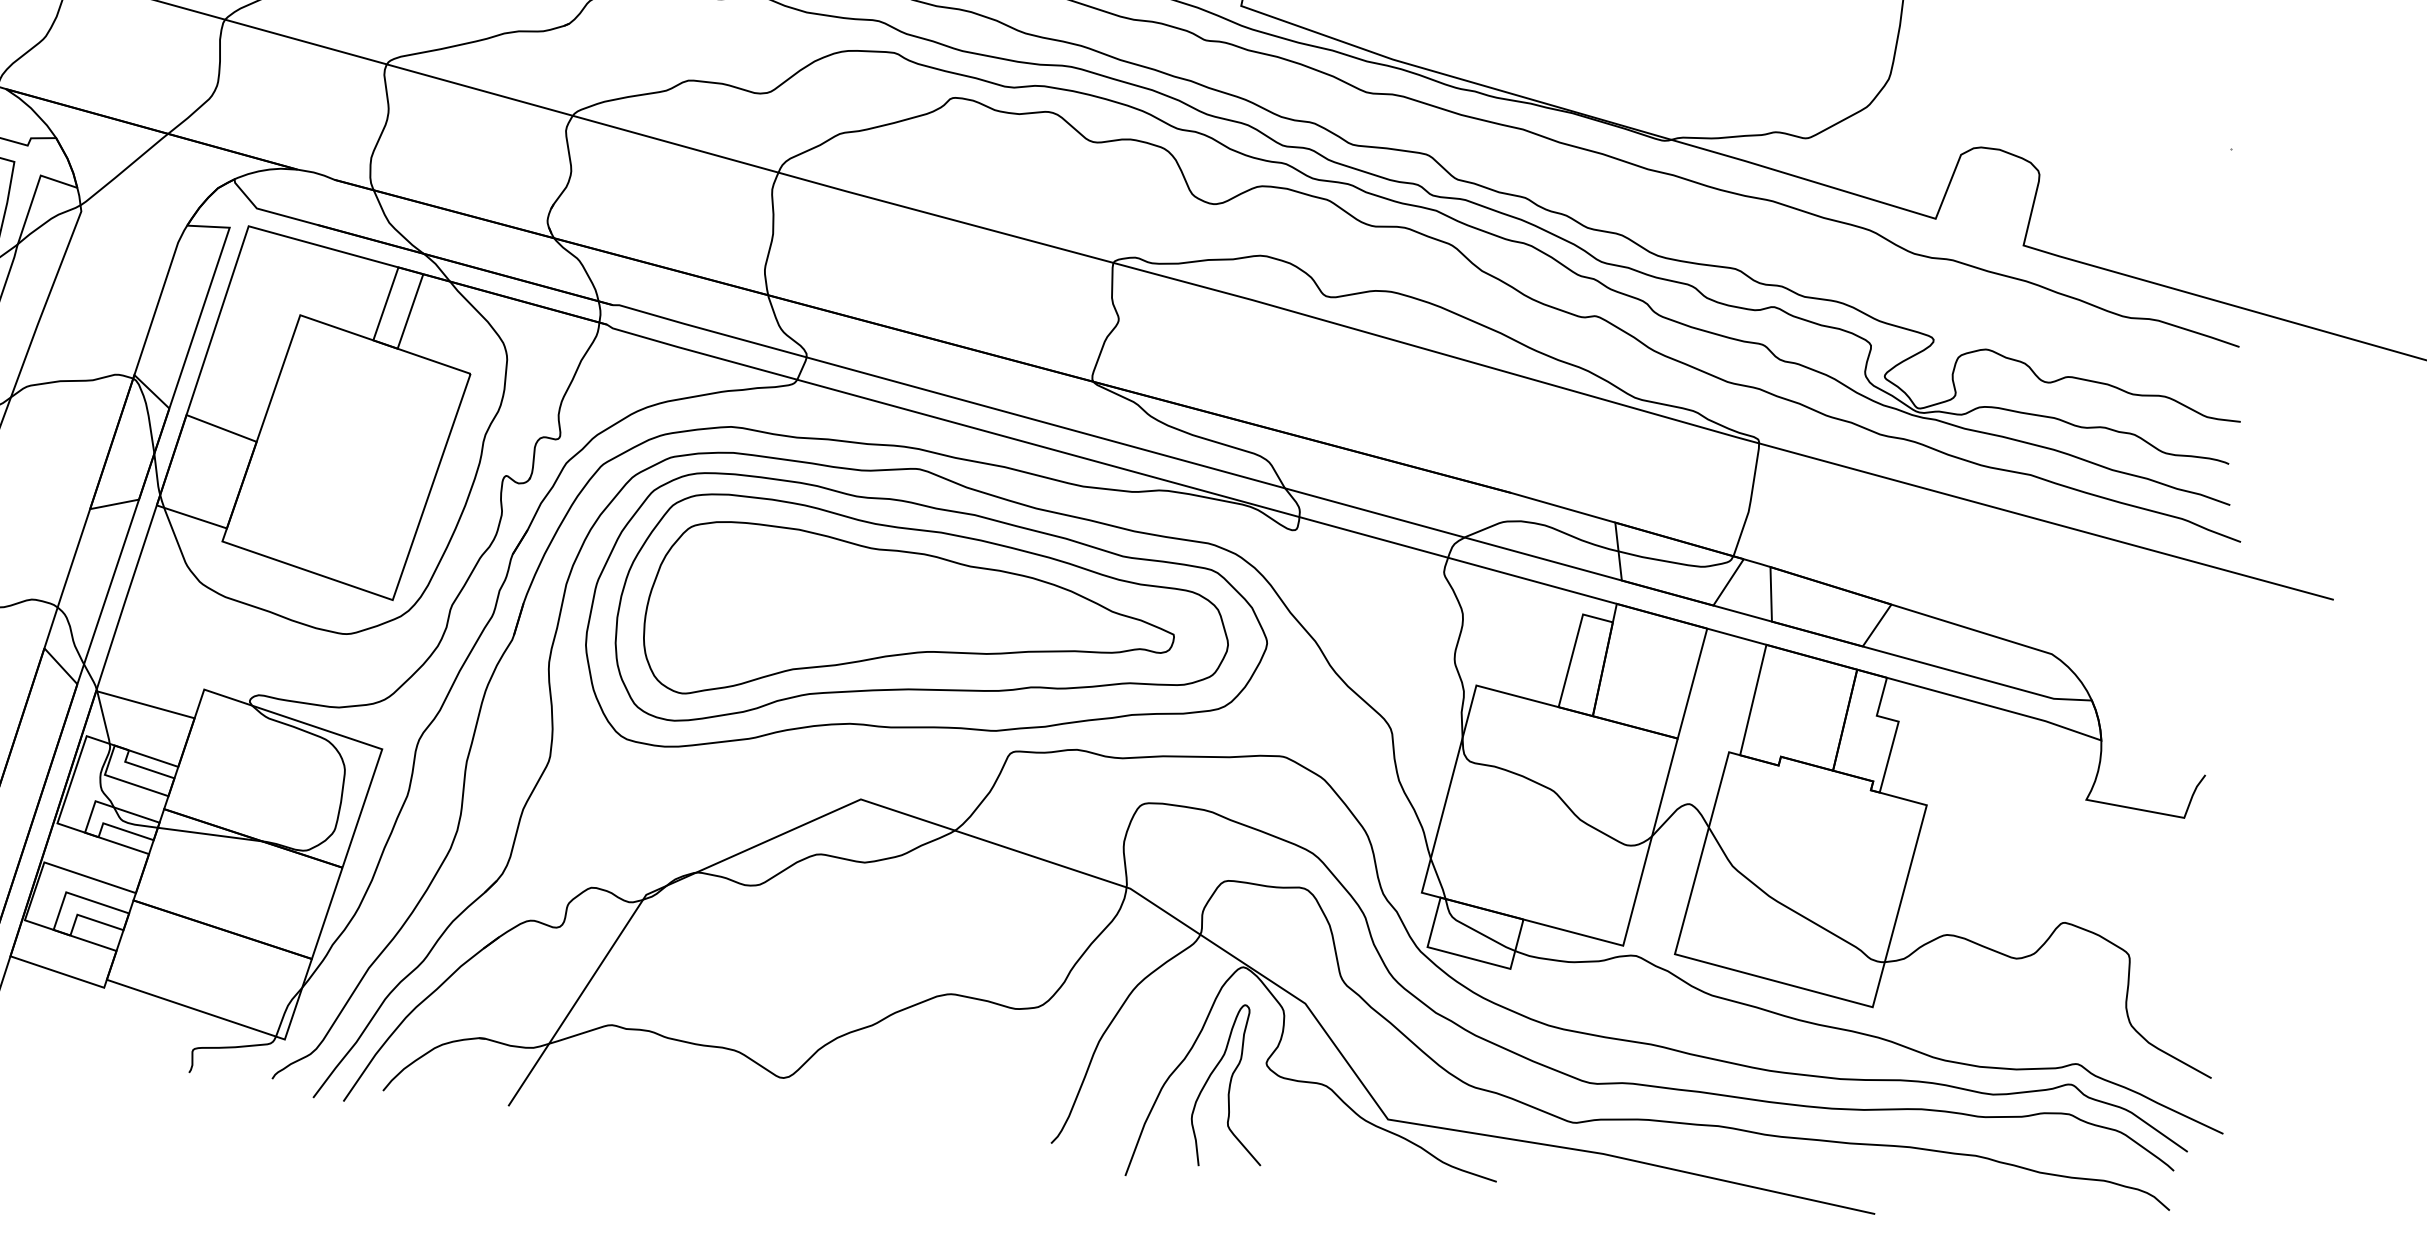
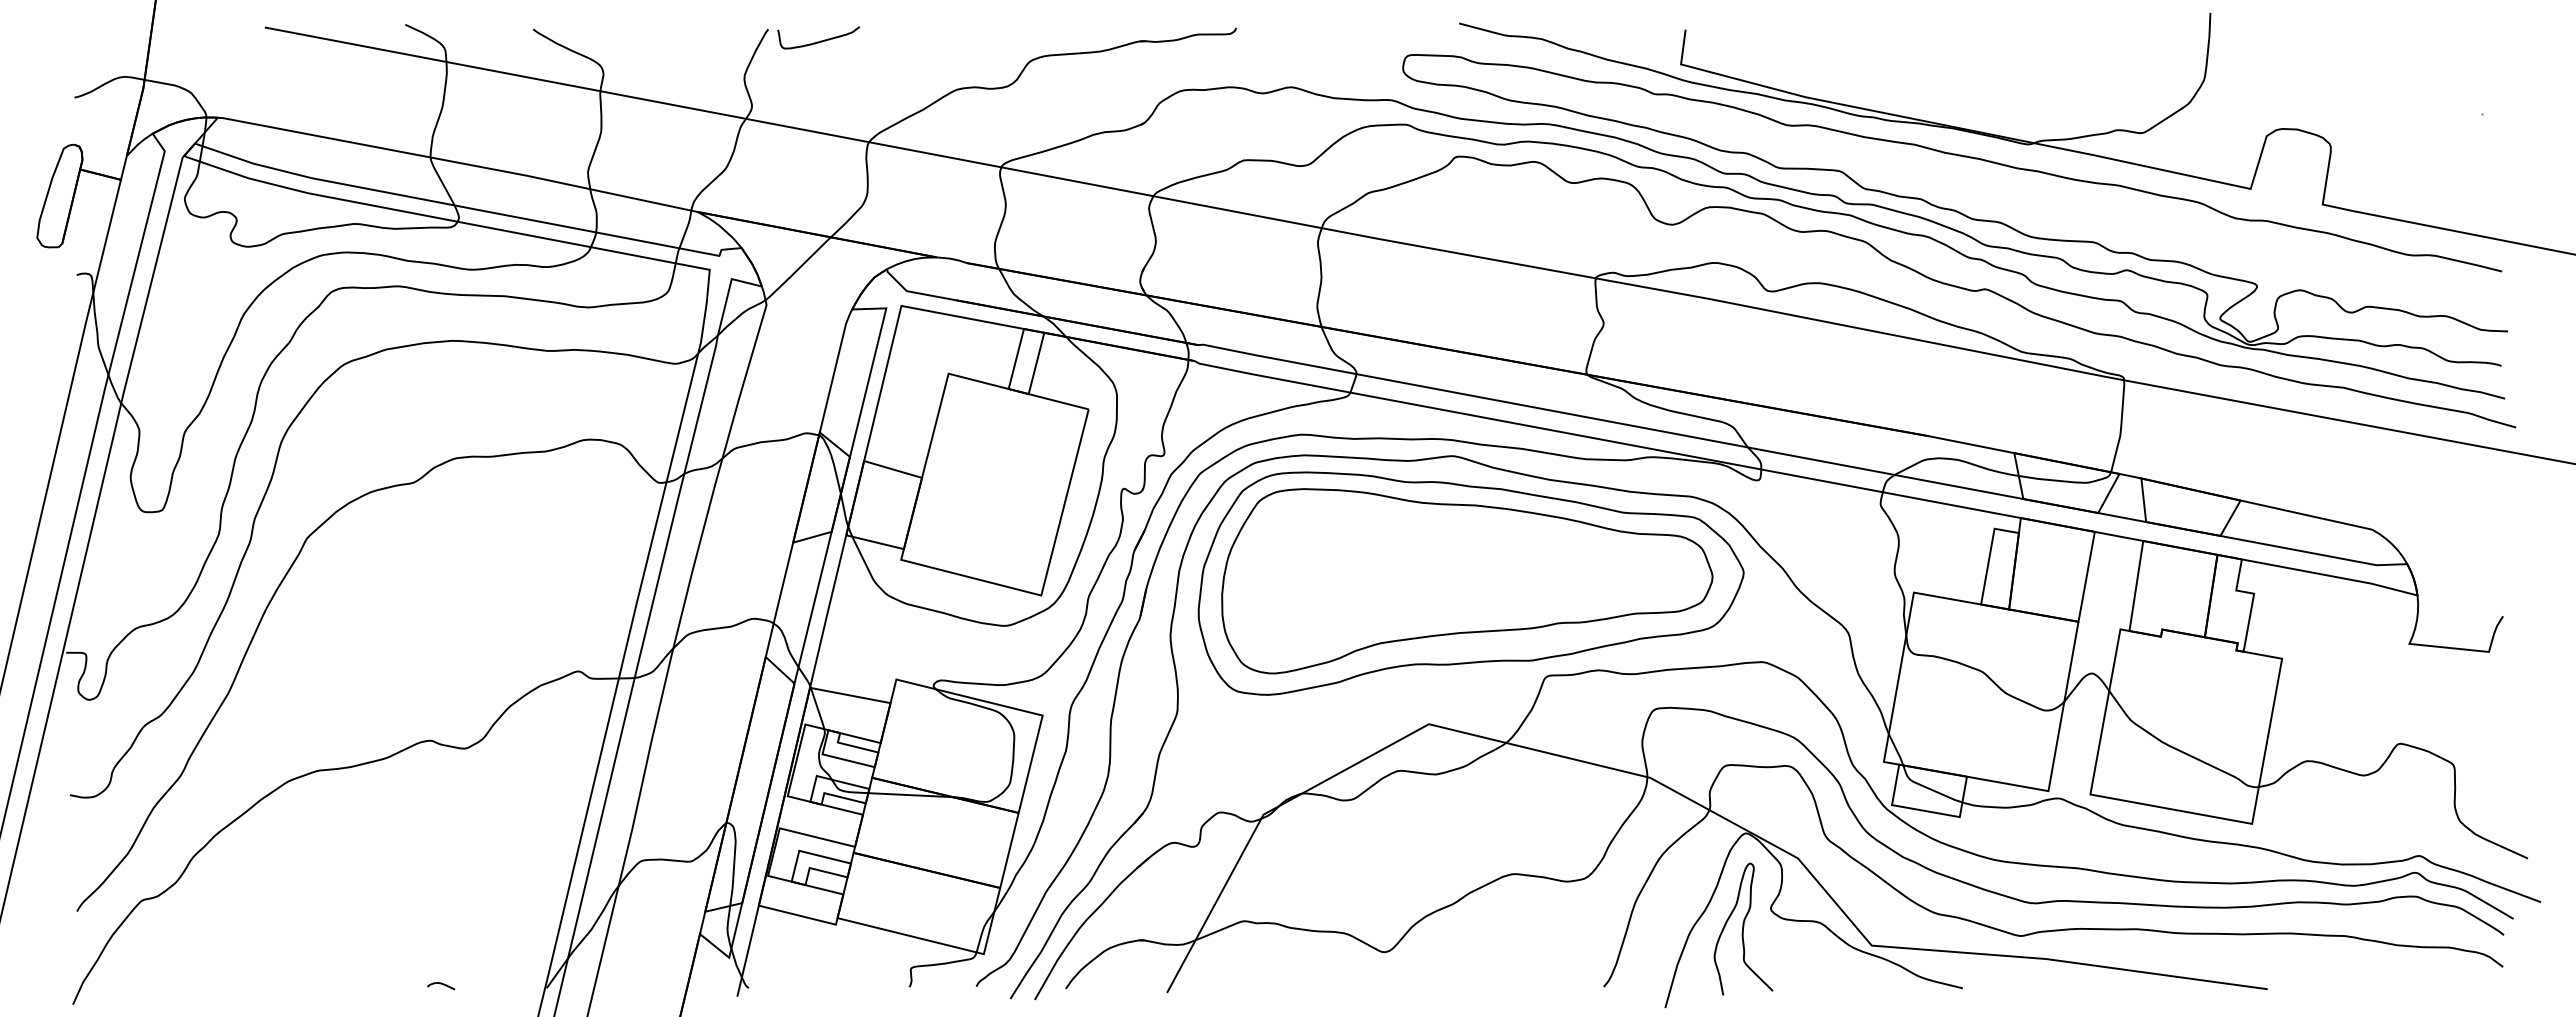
part: (909, 623) -> (1456, 580), removed

